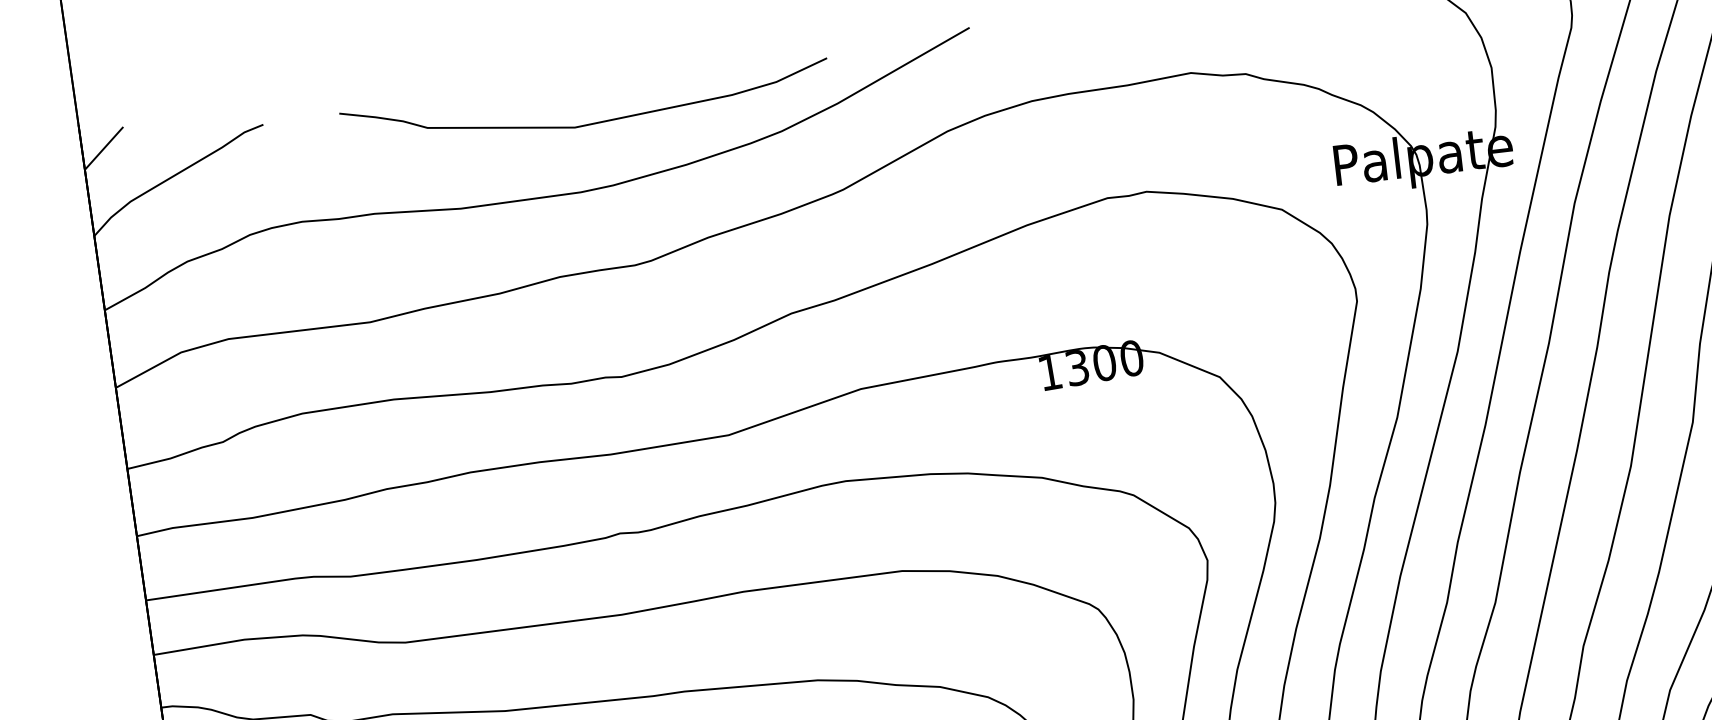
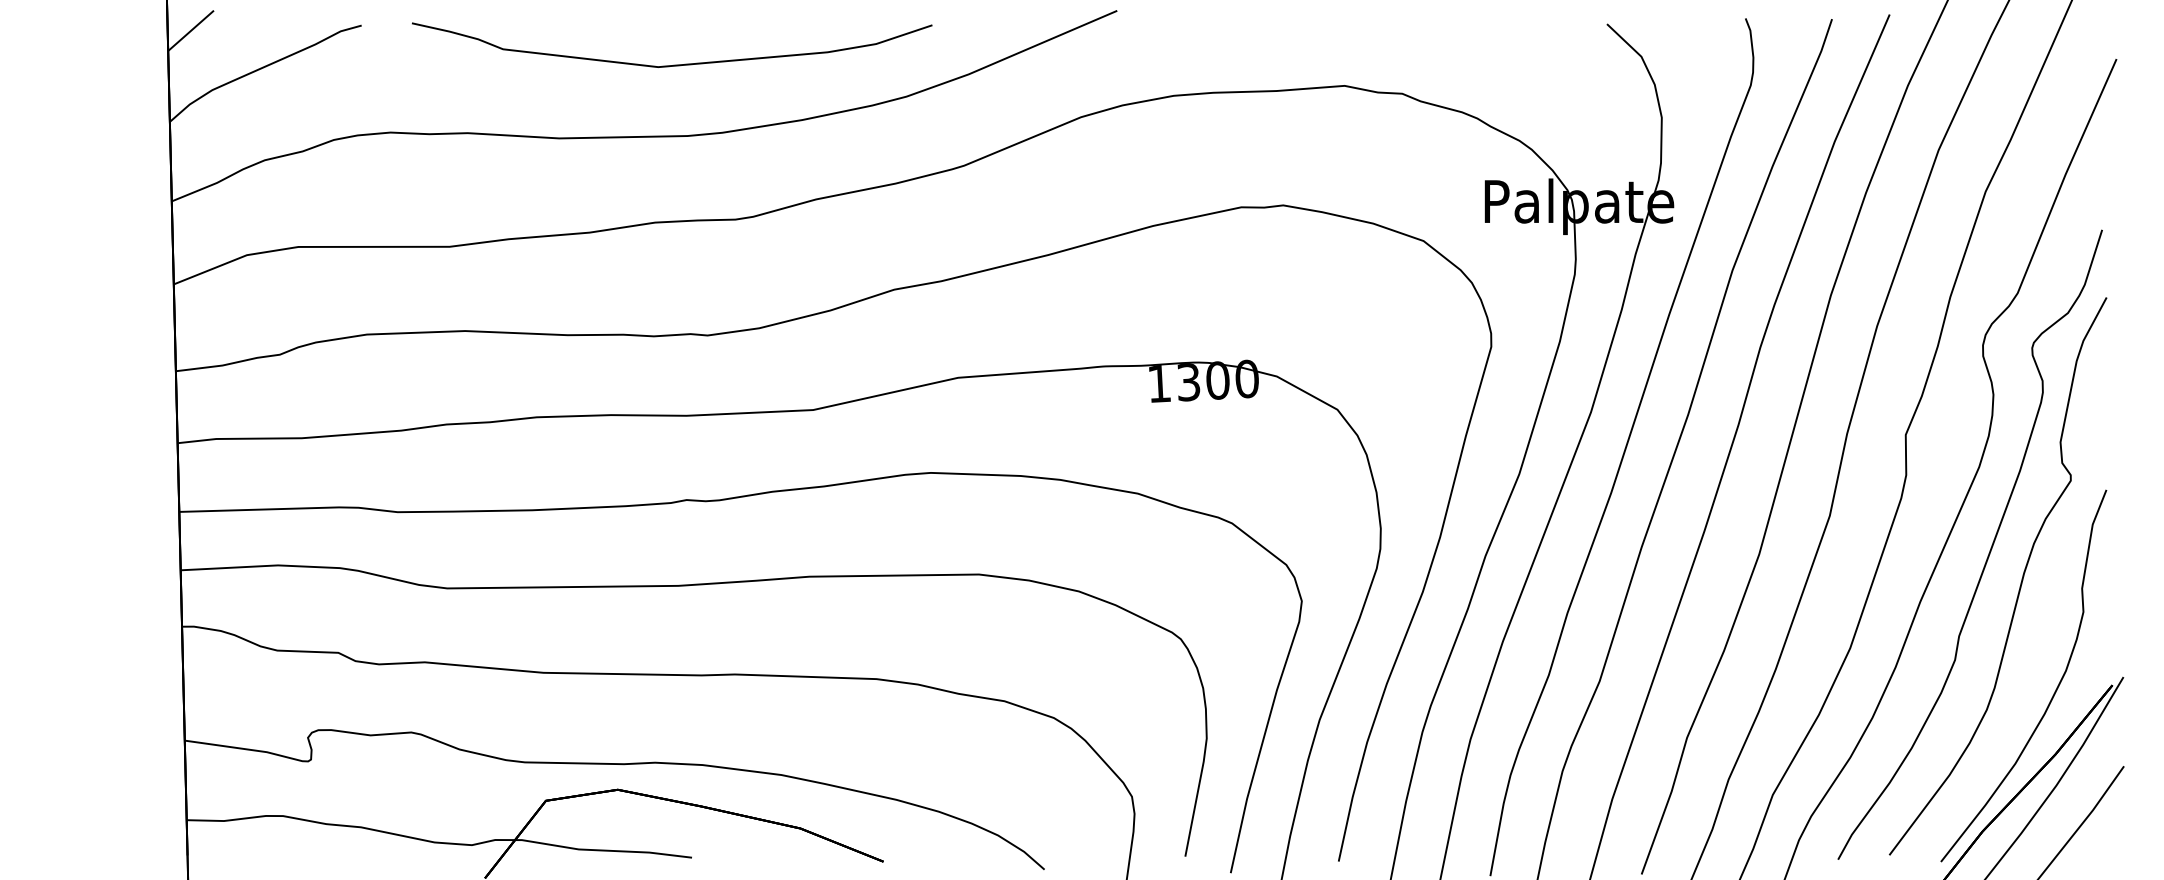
curve: (588, 123) -> (673, 64), moved

